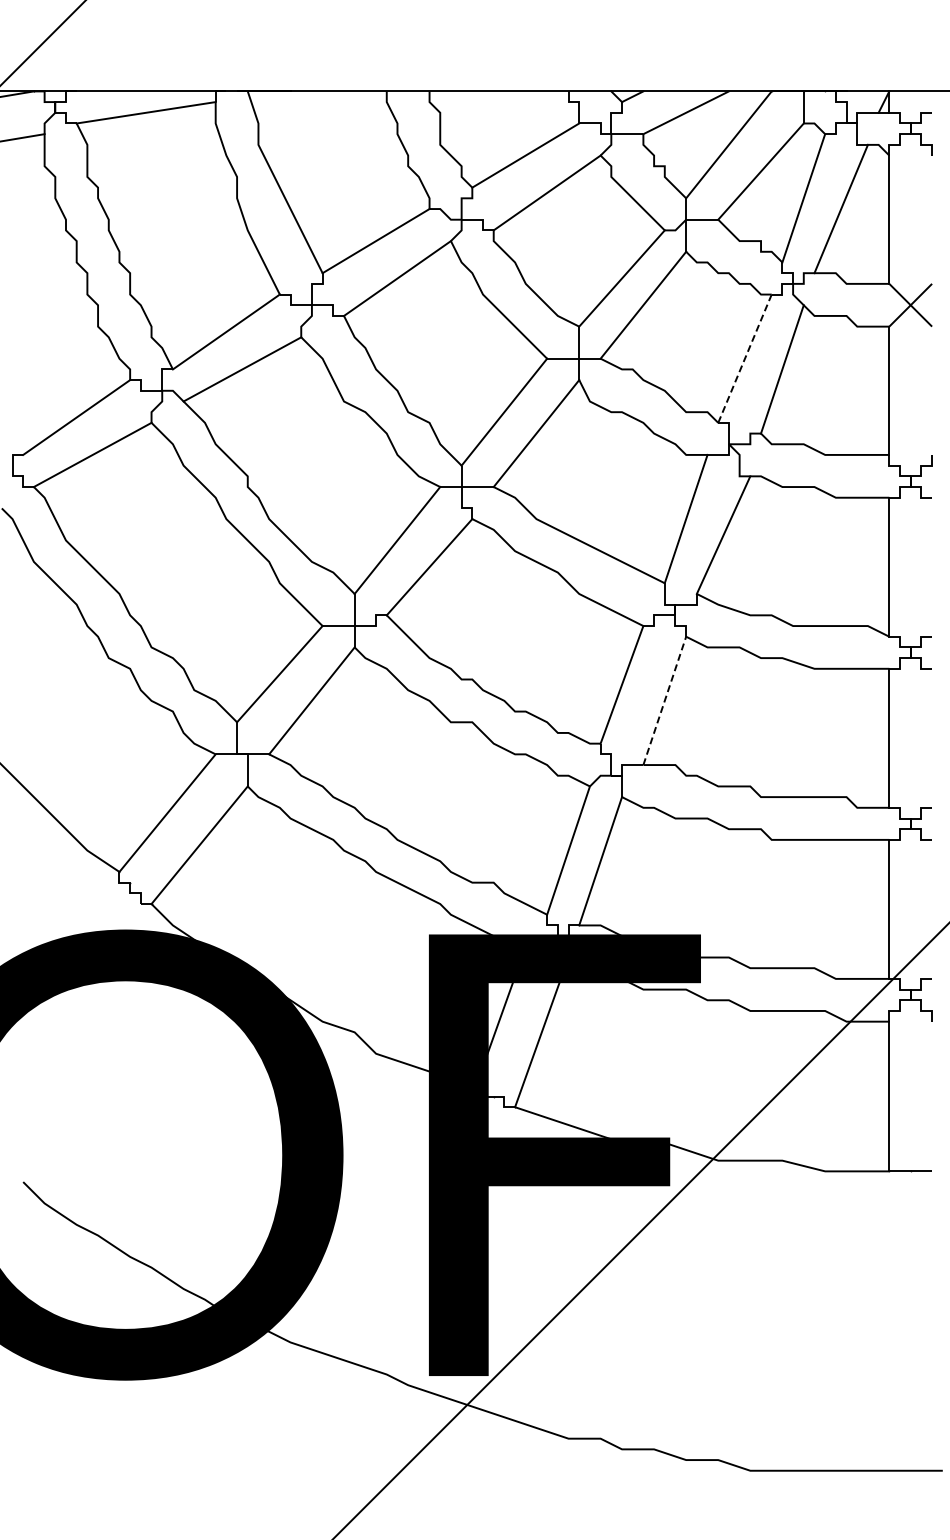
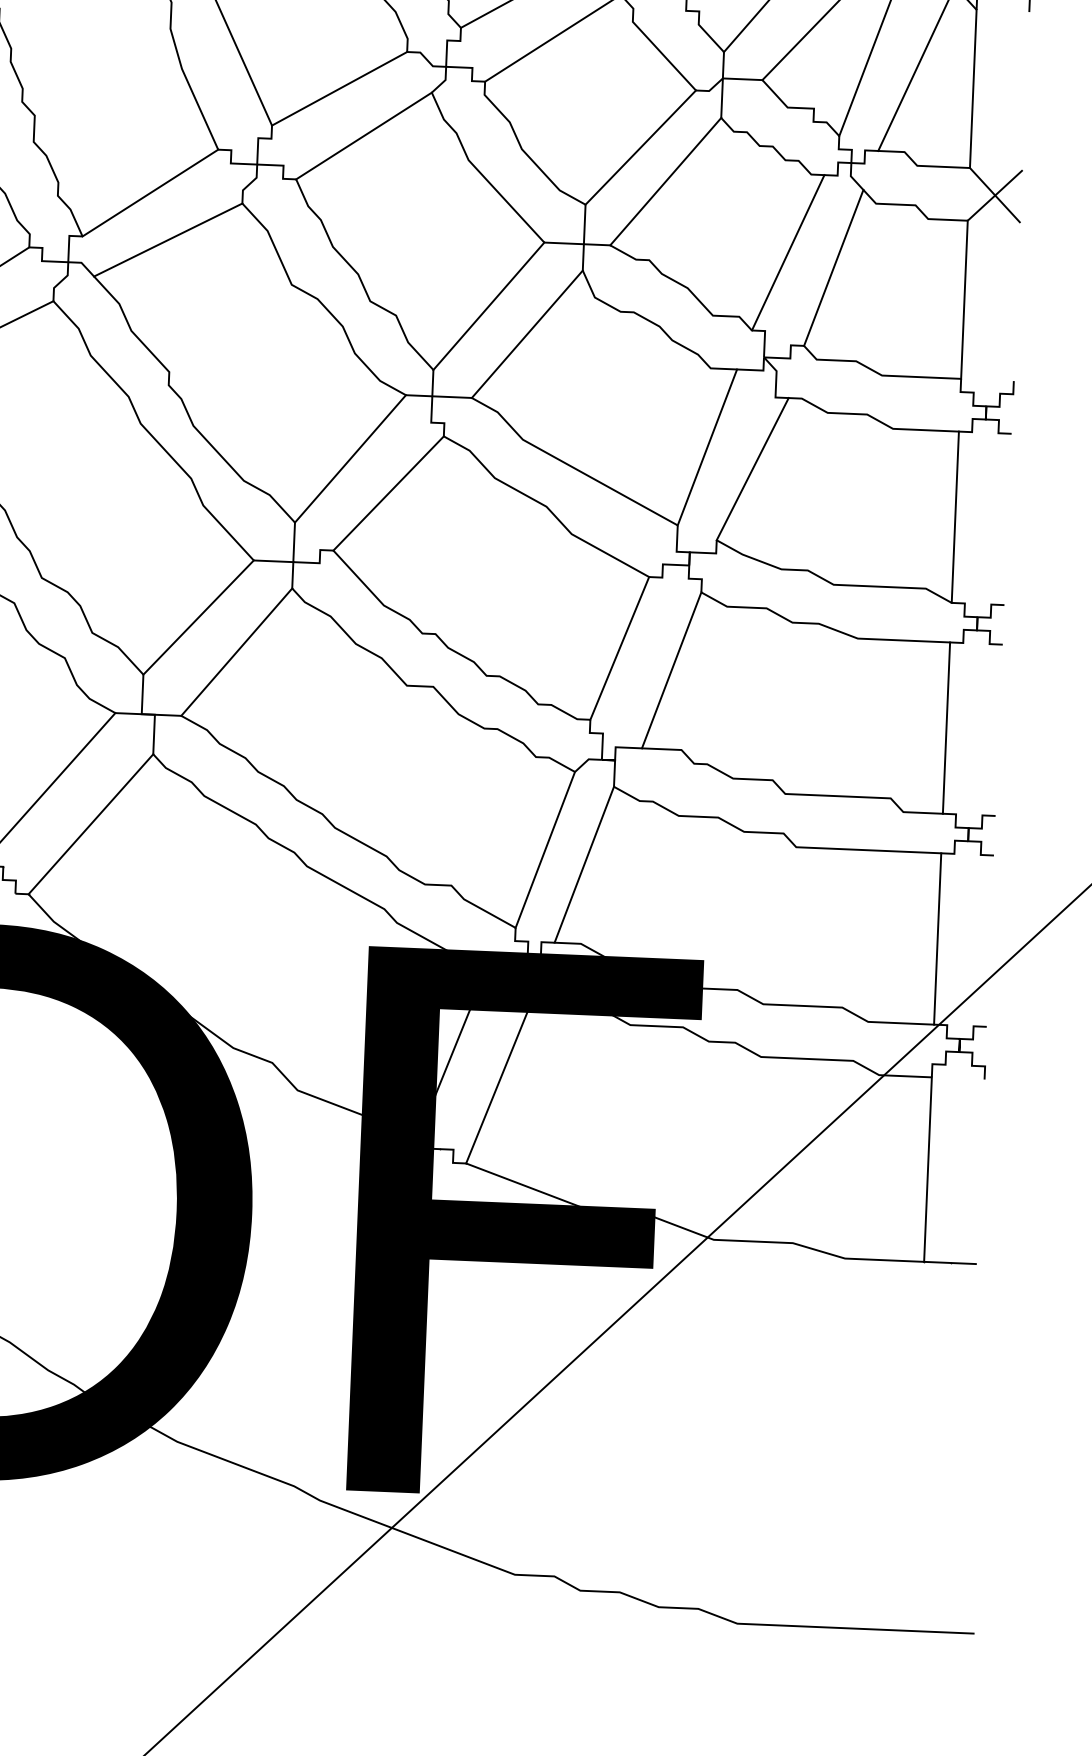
line: (745, 358) -> (788, 252), dashed -> solid
line: (664, 700) -> (671, 669), dashed -> solid

